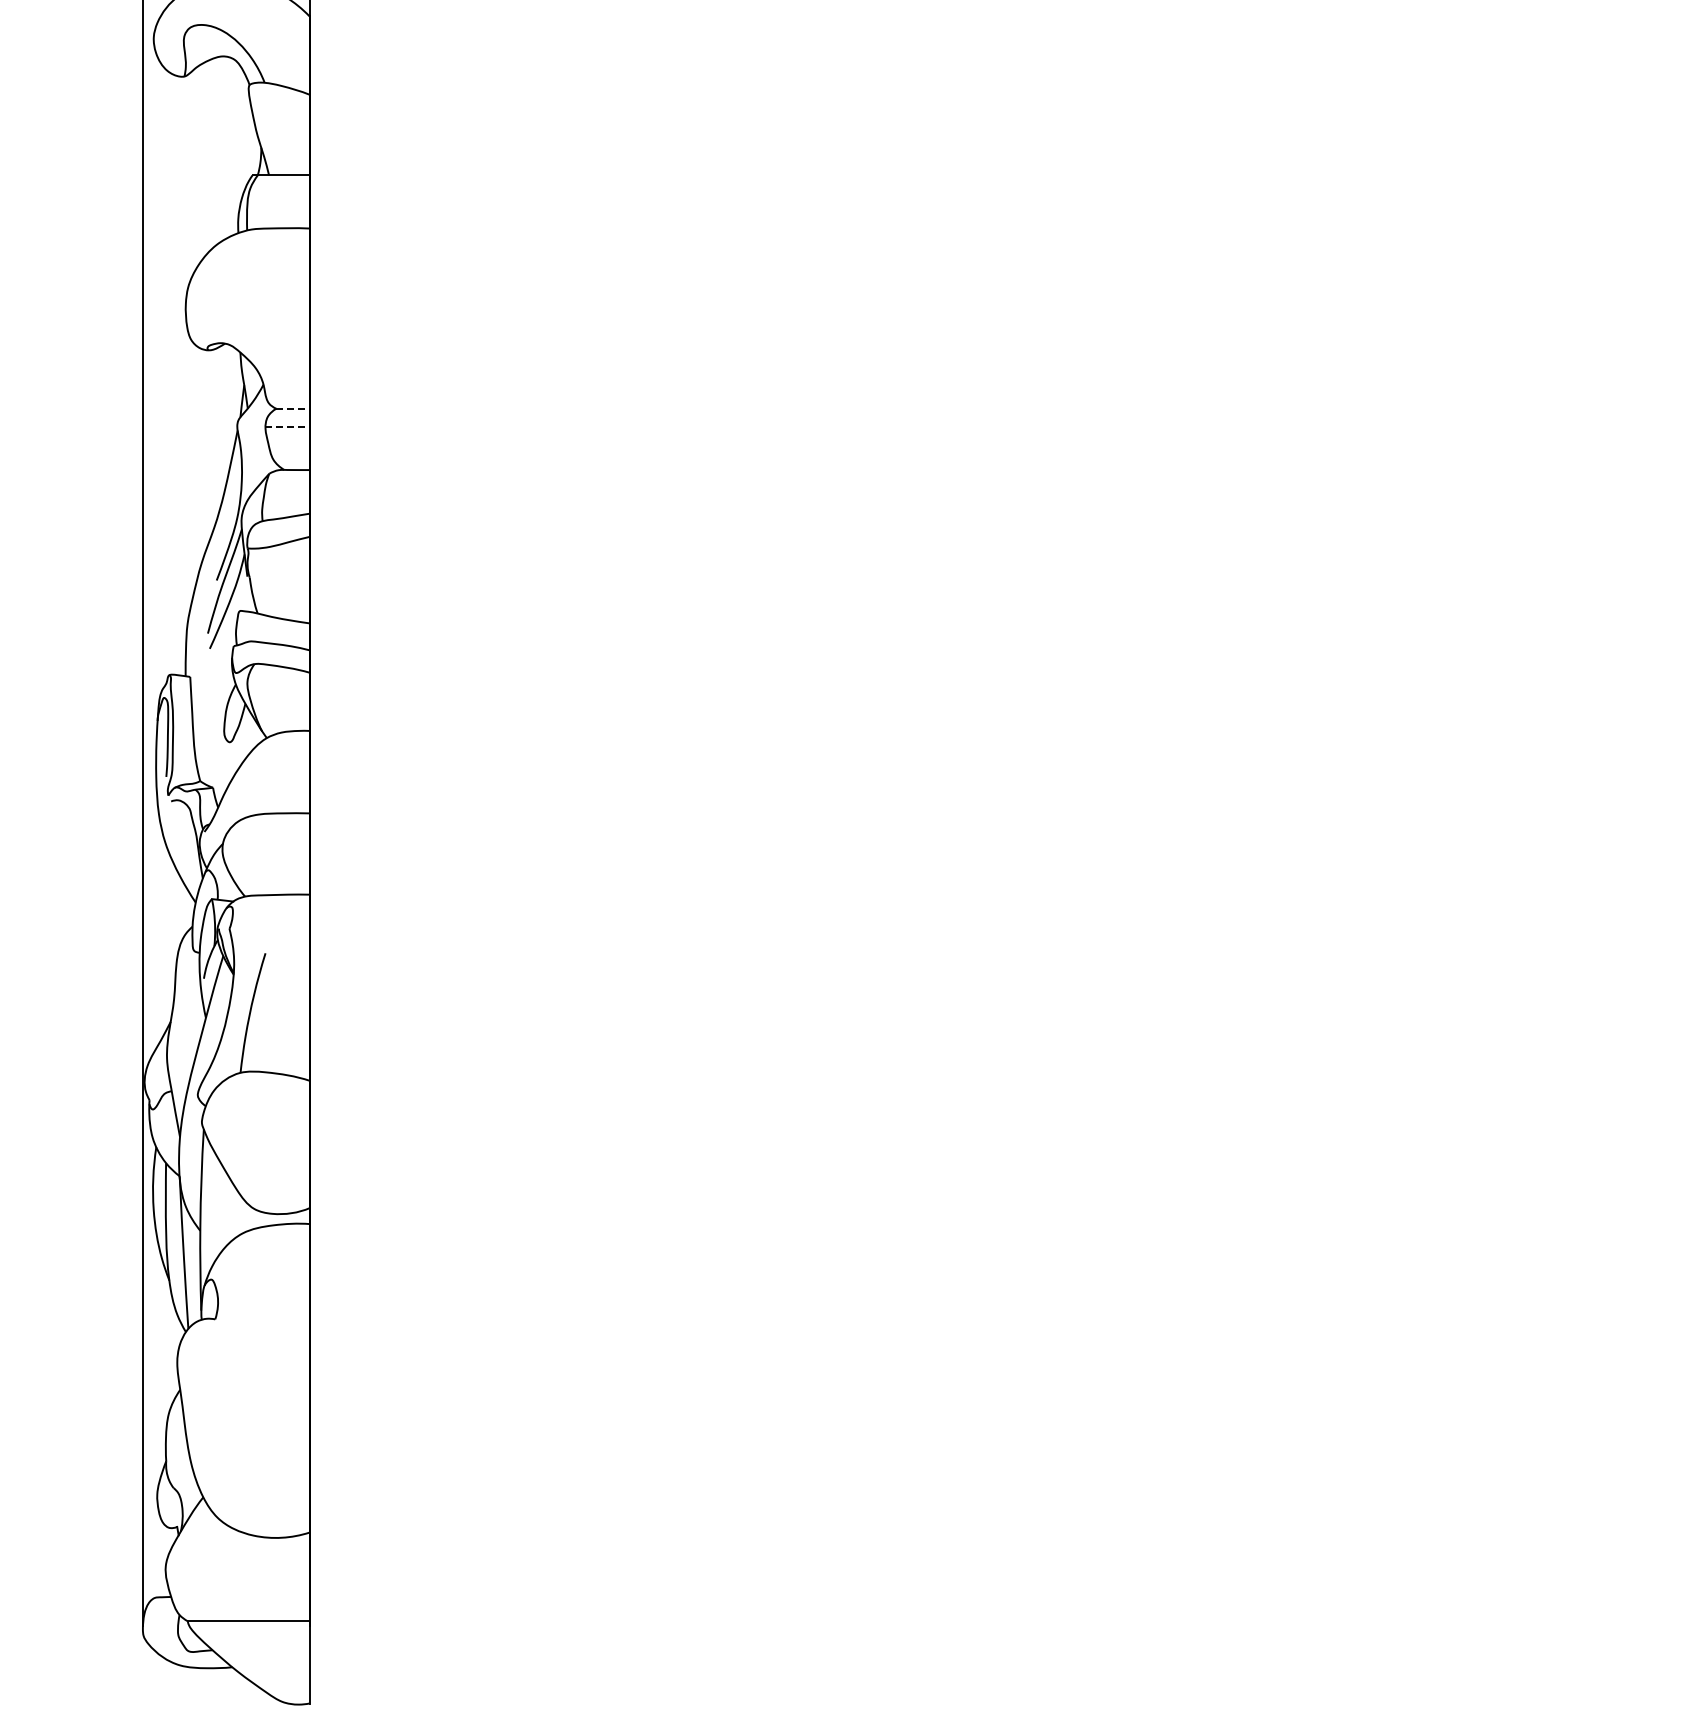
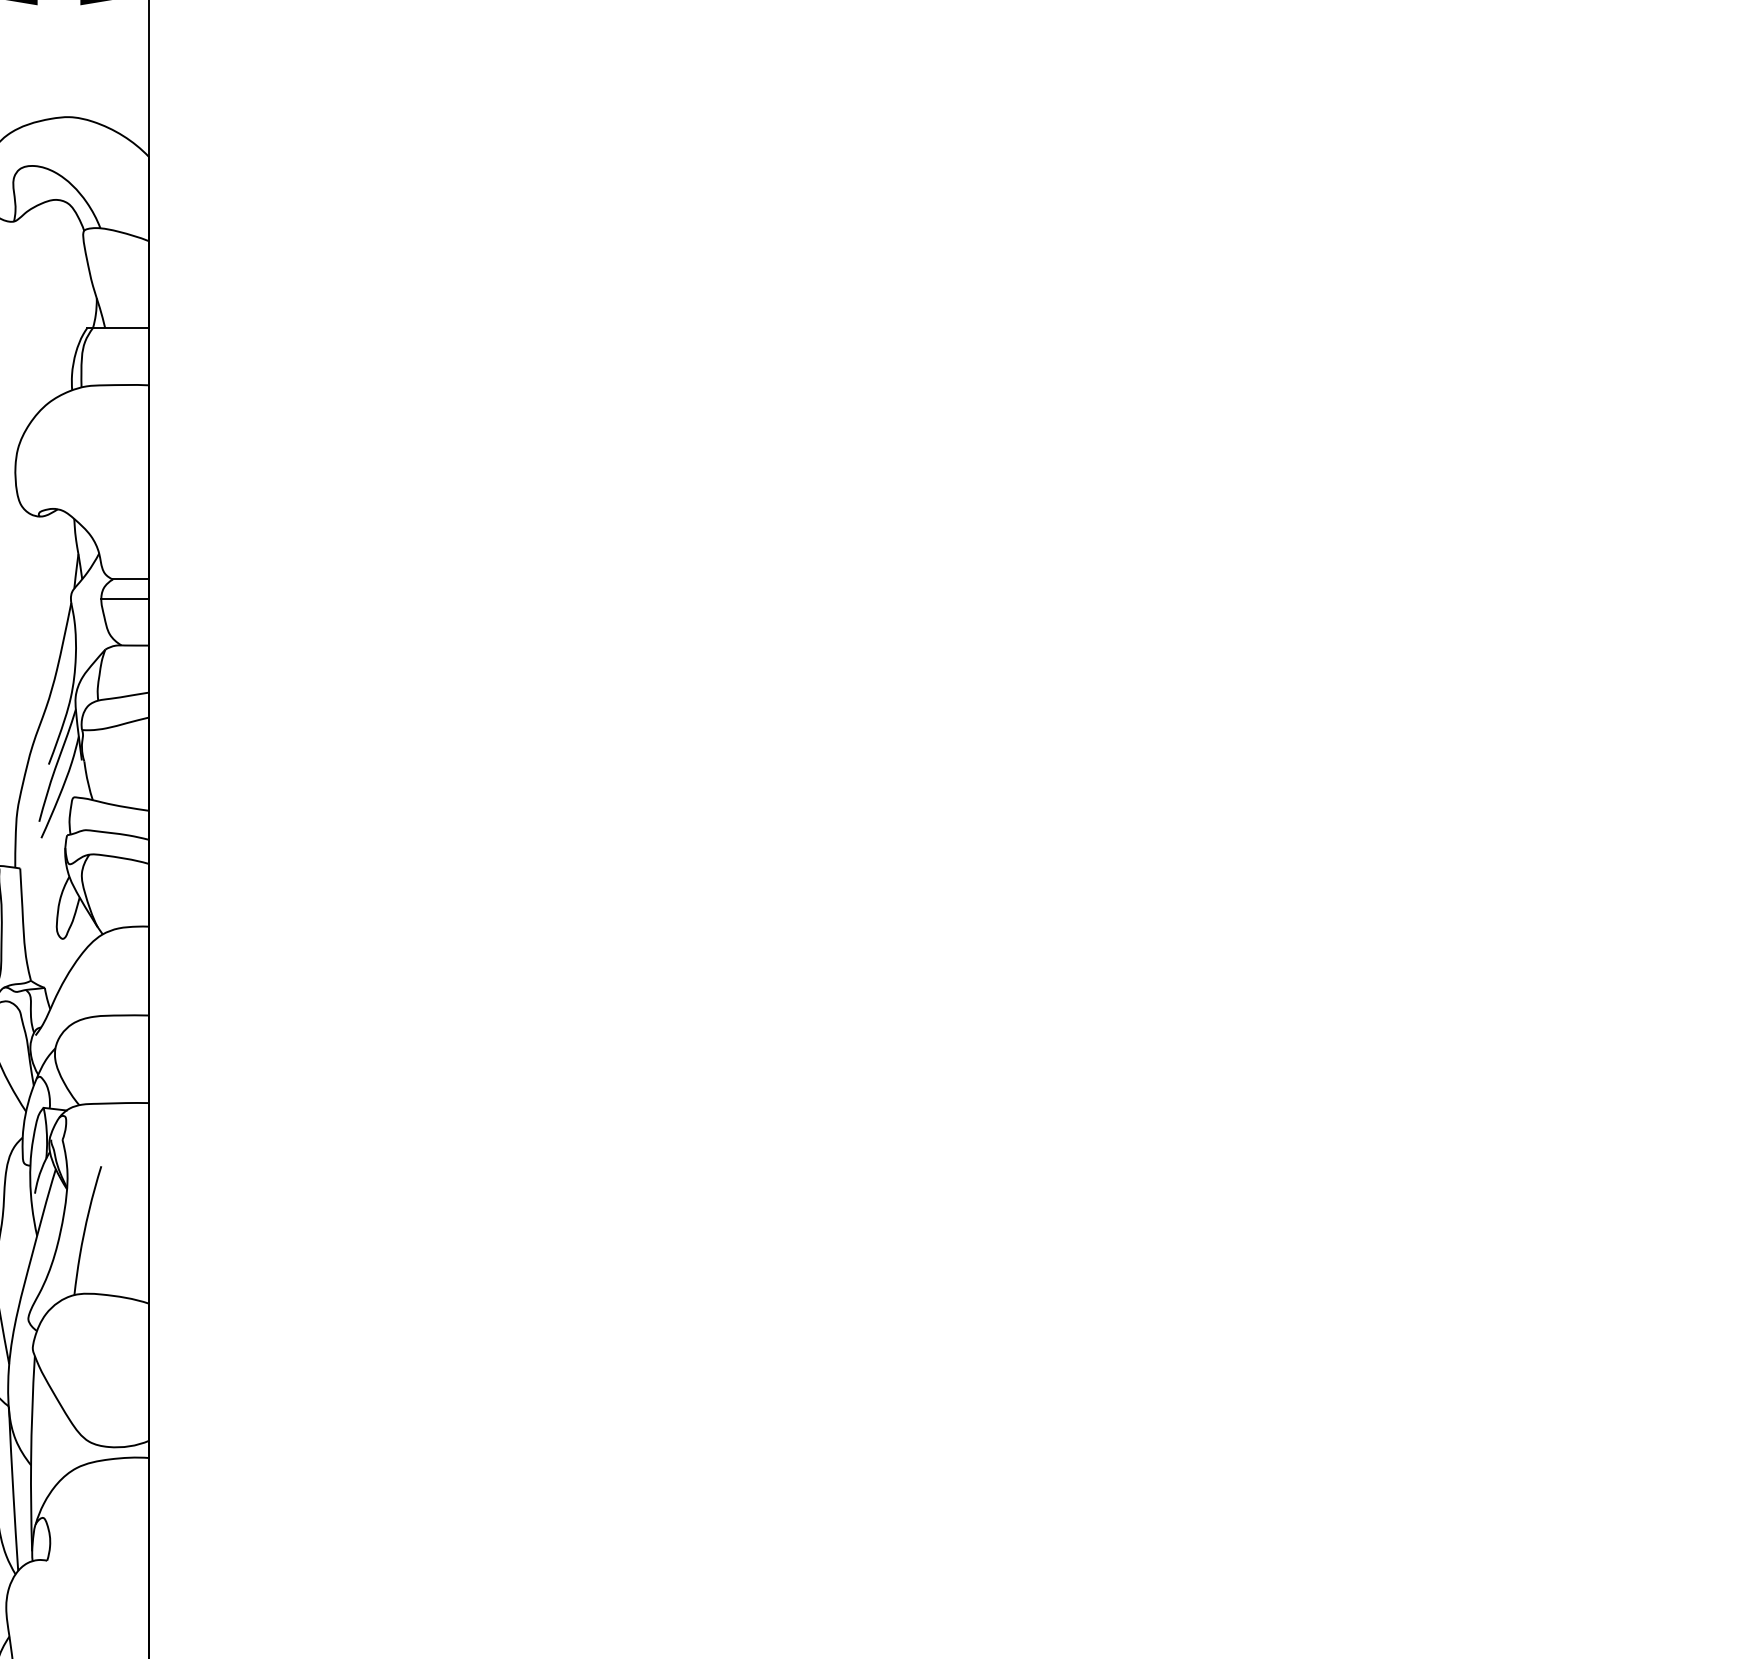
line: (292, 408) -> (130, 579), dashed -> solid
line: (287, 427) -> (125, 599), dashed -> solid

